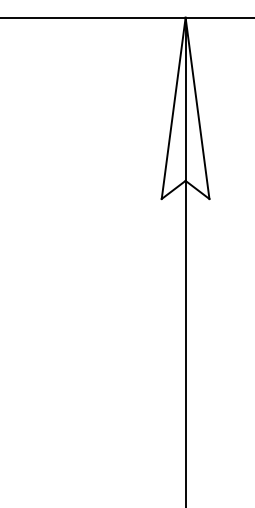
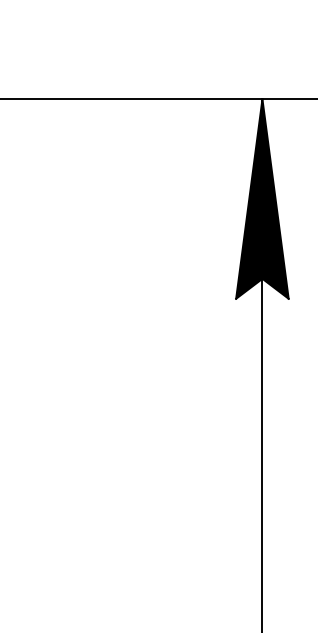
fill: (185, 107) -> (262, 198), added

